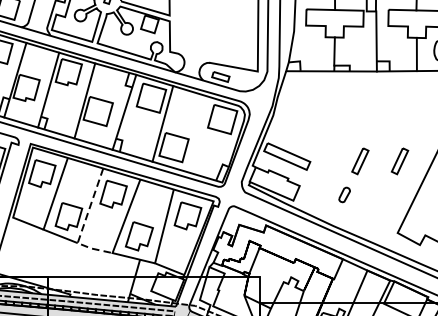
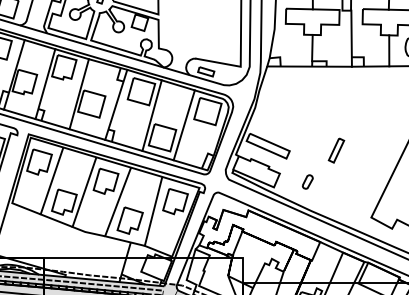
line: (196, 134) -> (183, 125), added
line: (397, 161) -> (371, 150), removed
part: (344, 194) -> (307, 181), moved
line: (84, 225) -> (78, 210), dashed -> solid

